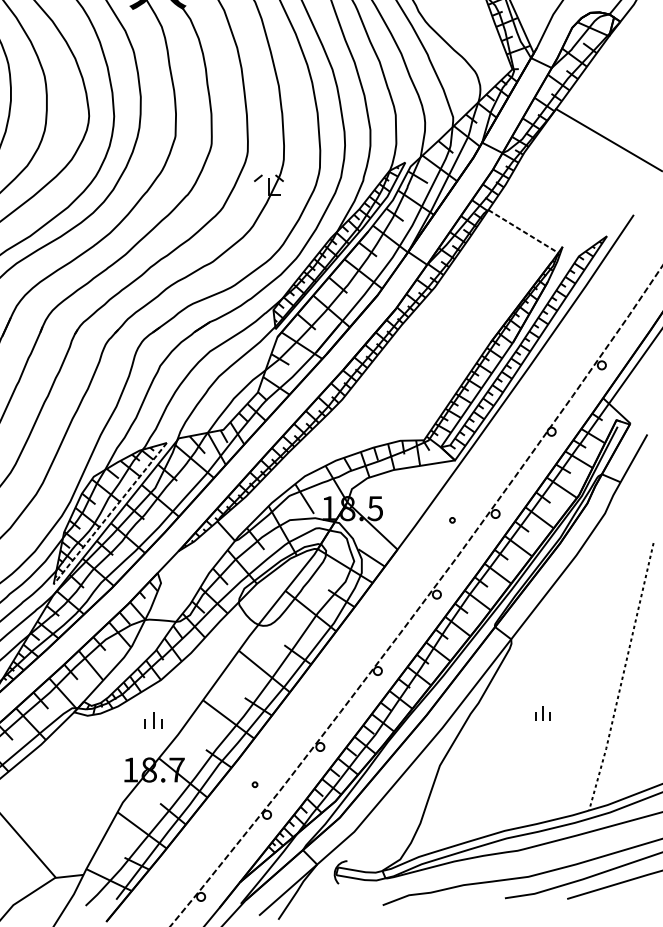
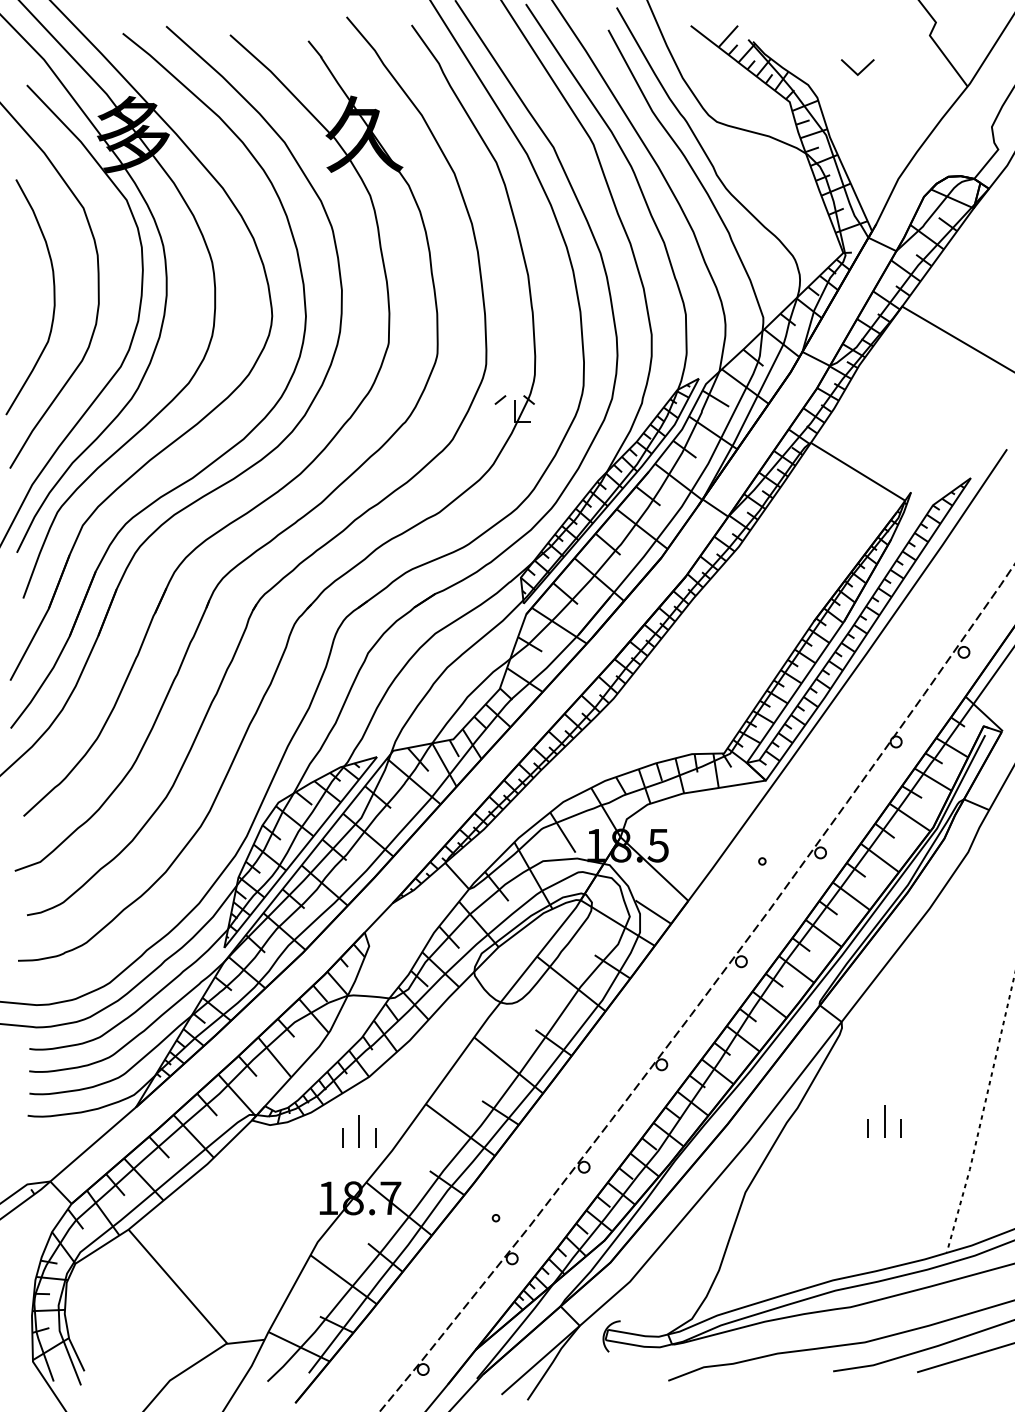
line: (523, 232) -> (858, 472), dashed -> solid
line: (110, 513) -> (300, 852), dashed -> solid
part: (542, 713) -> (884, 1121), size x1.67
part: (153, 720) -> (359, 1131), size x1.43

